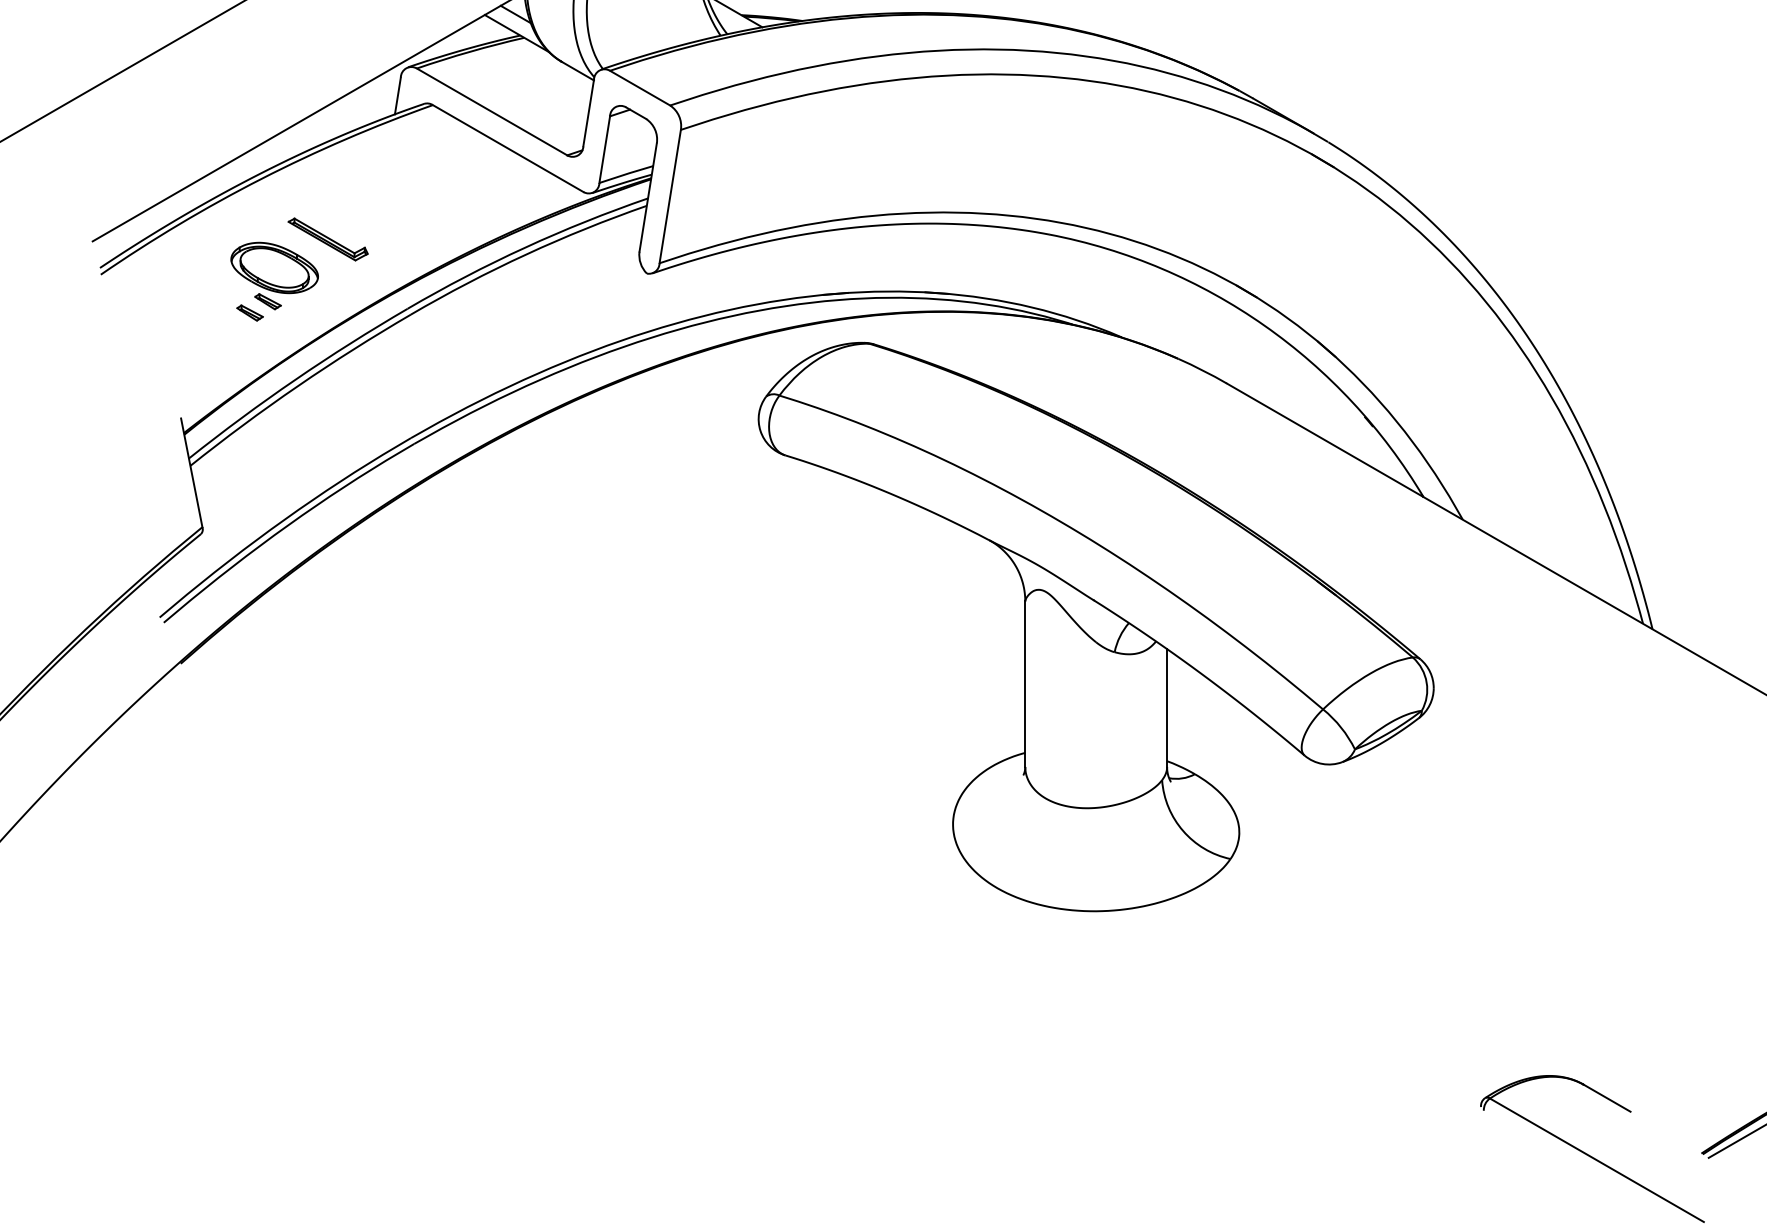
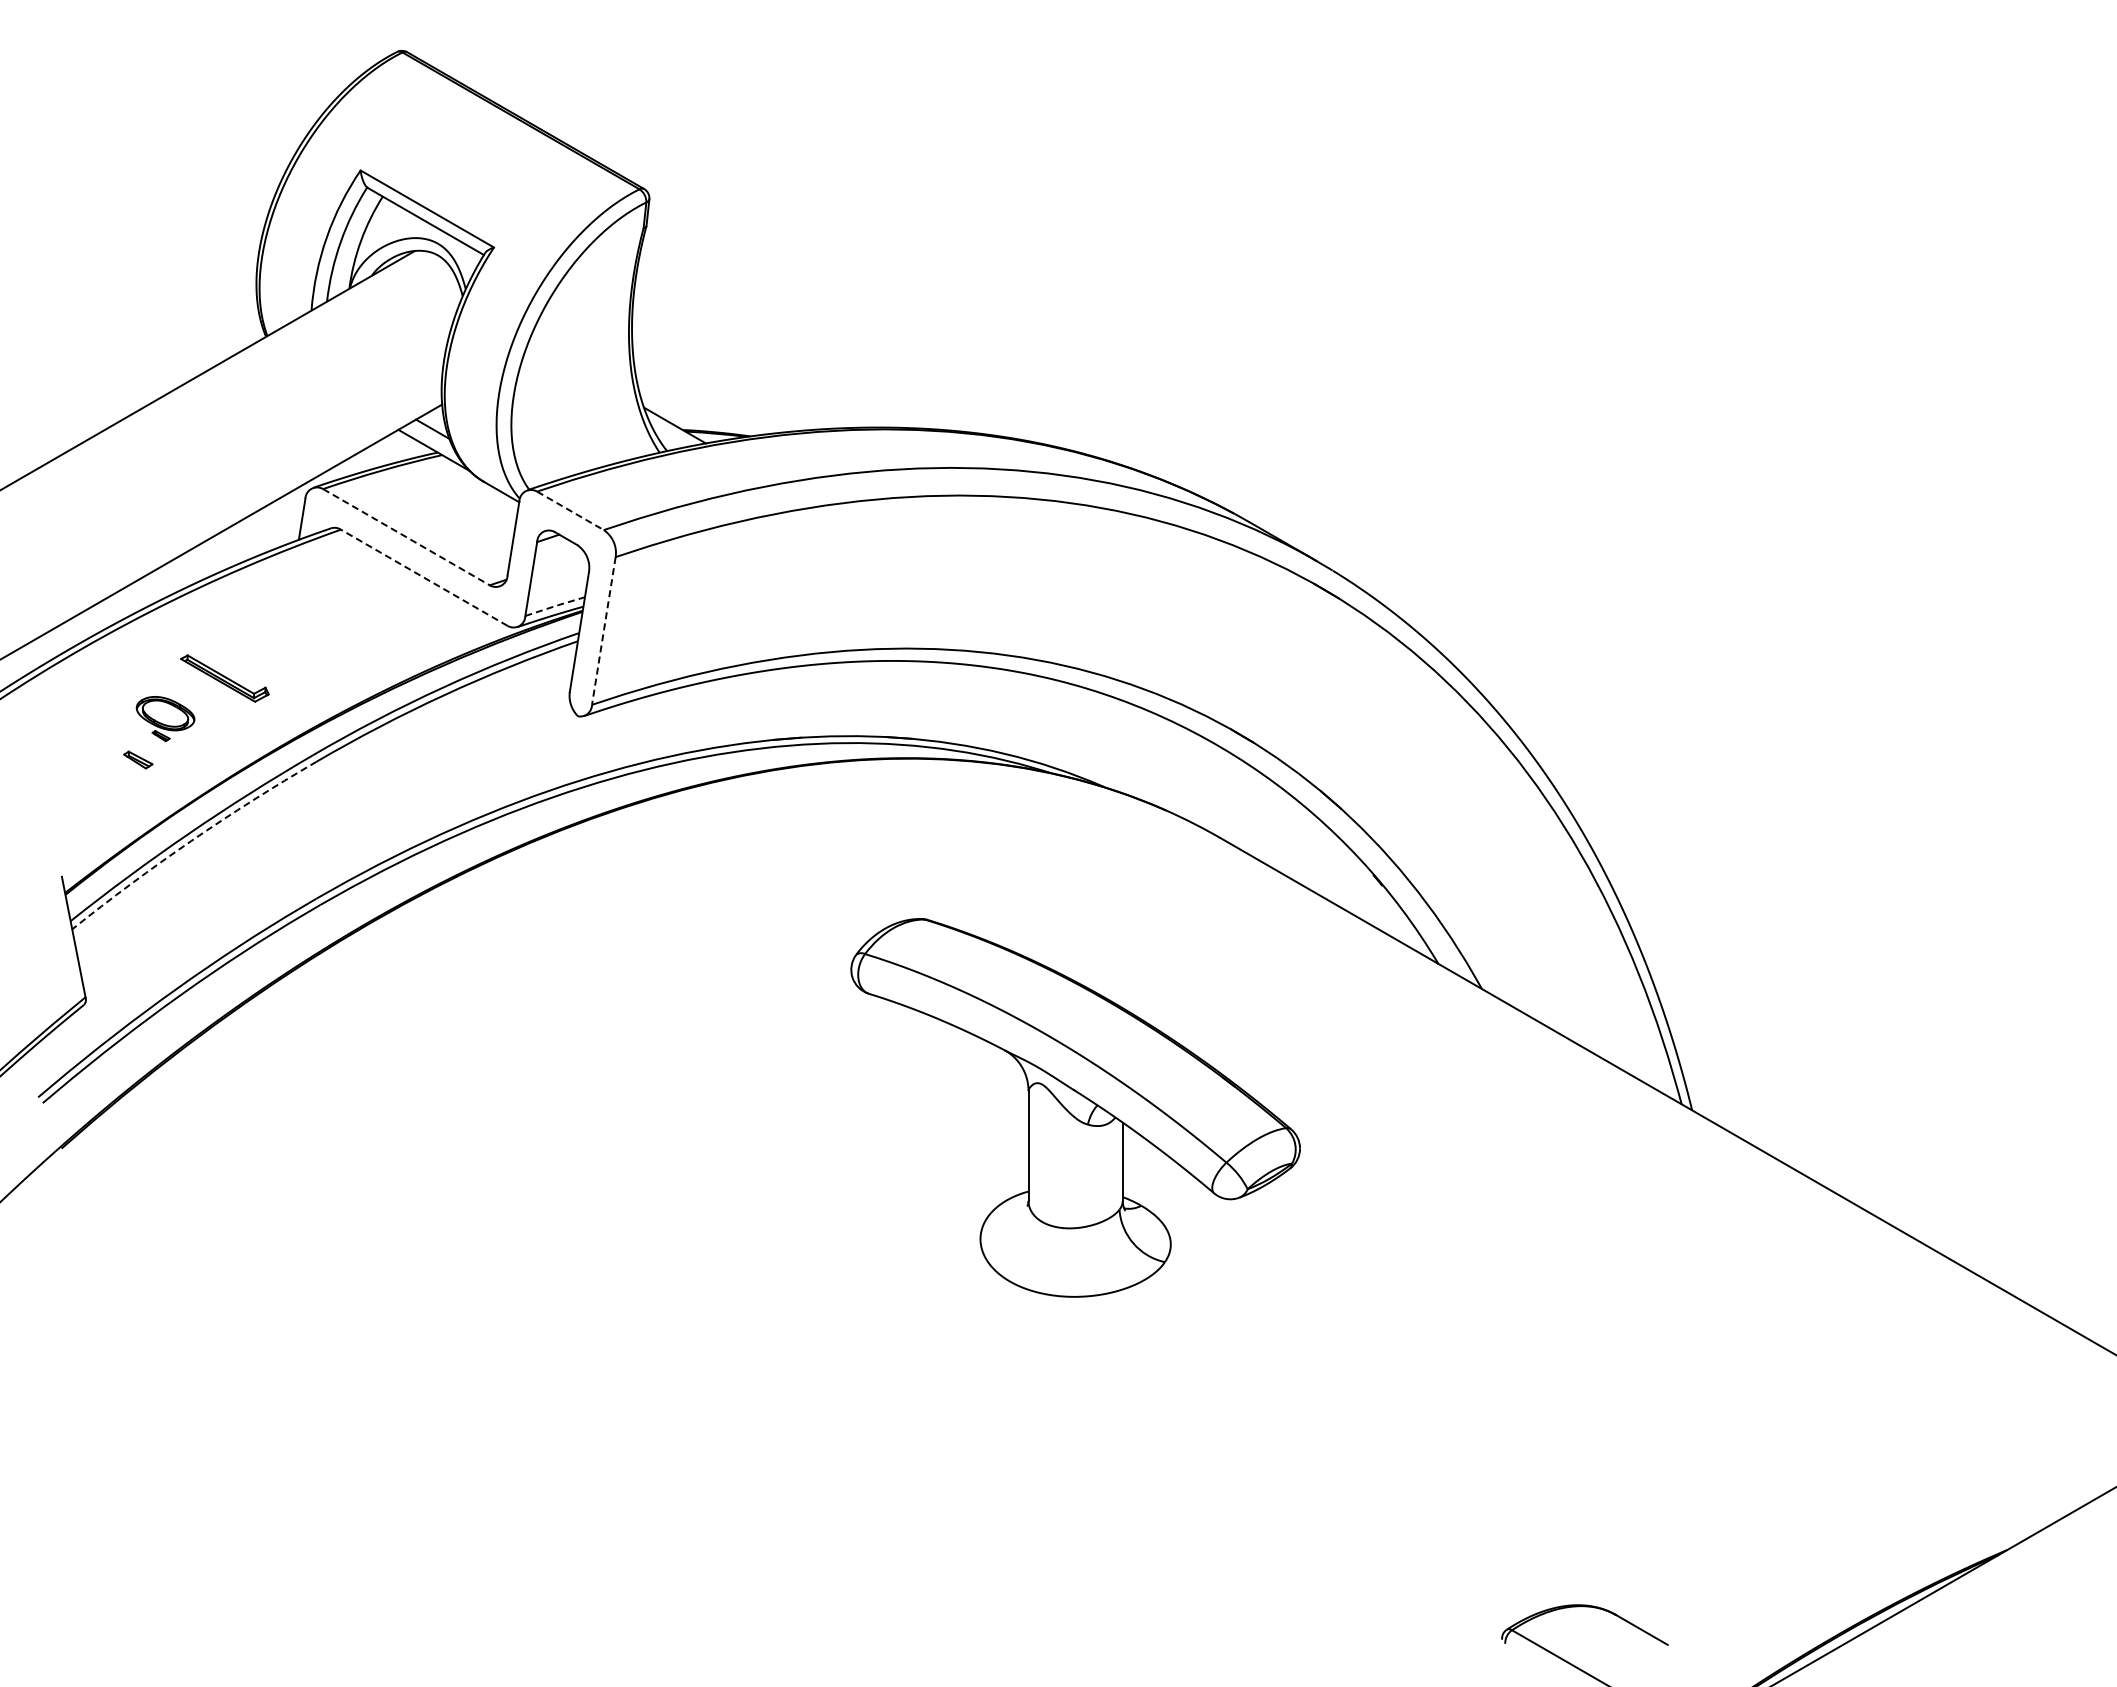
line: (640, 88) -> (570, 511), solid -> dashed
line: (492, 112) -> (406, 537), solid -> dashed
line: (507, 148) -> (423, 577), solid -> dashed
line: (627, 173) -> (556, 605), solid -> dashed
line: (669, 196) -> (603, 630), solid -> dashed
part: (274, 275) -> (165, 718), size x0.6
arc: (298, 386) -> (191, 841), solid -> dashed
part: (1095, 626) -> (1075, 1107), size x0.6

